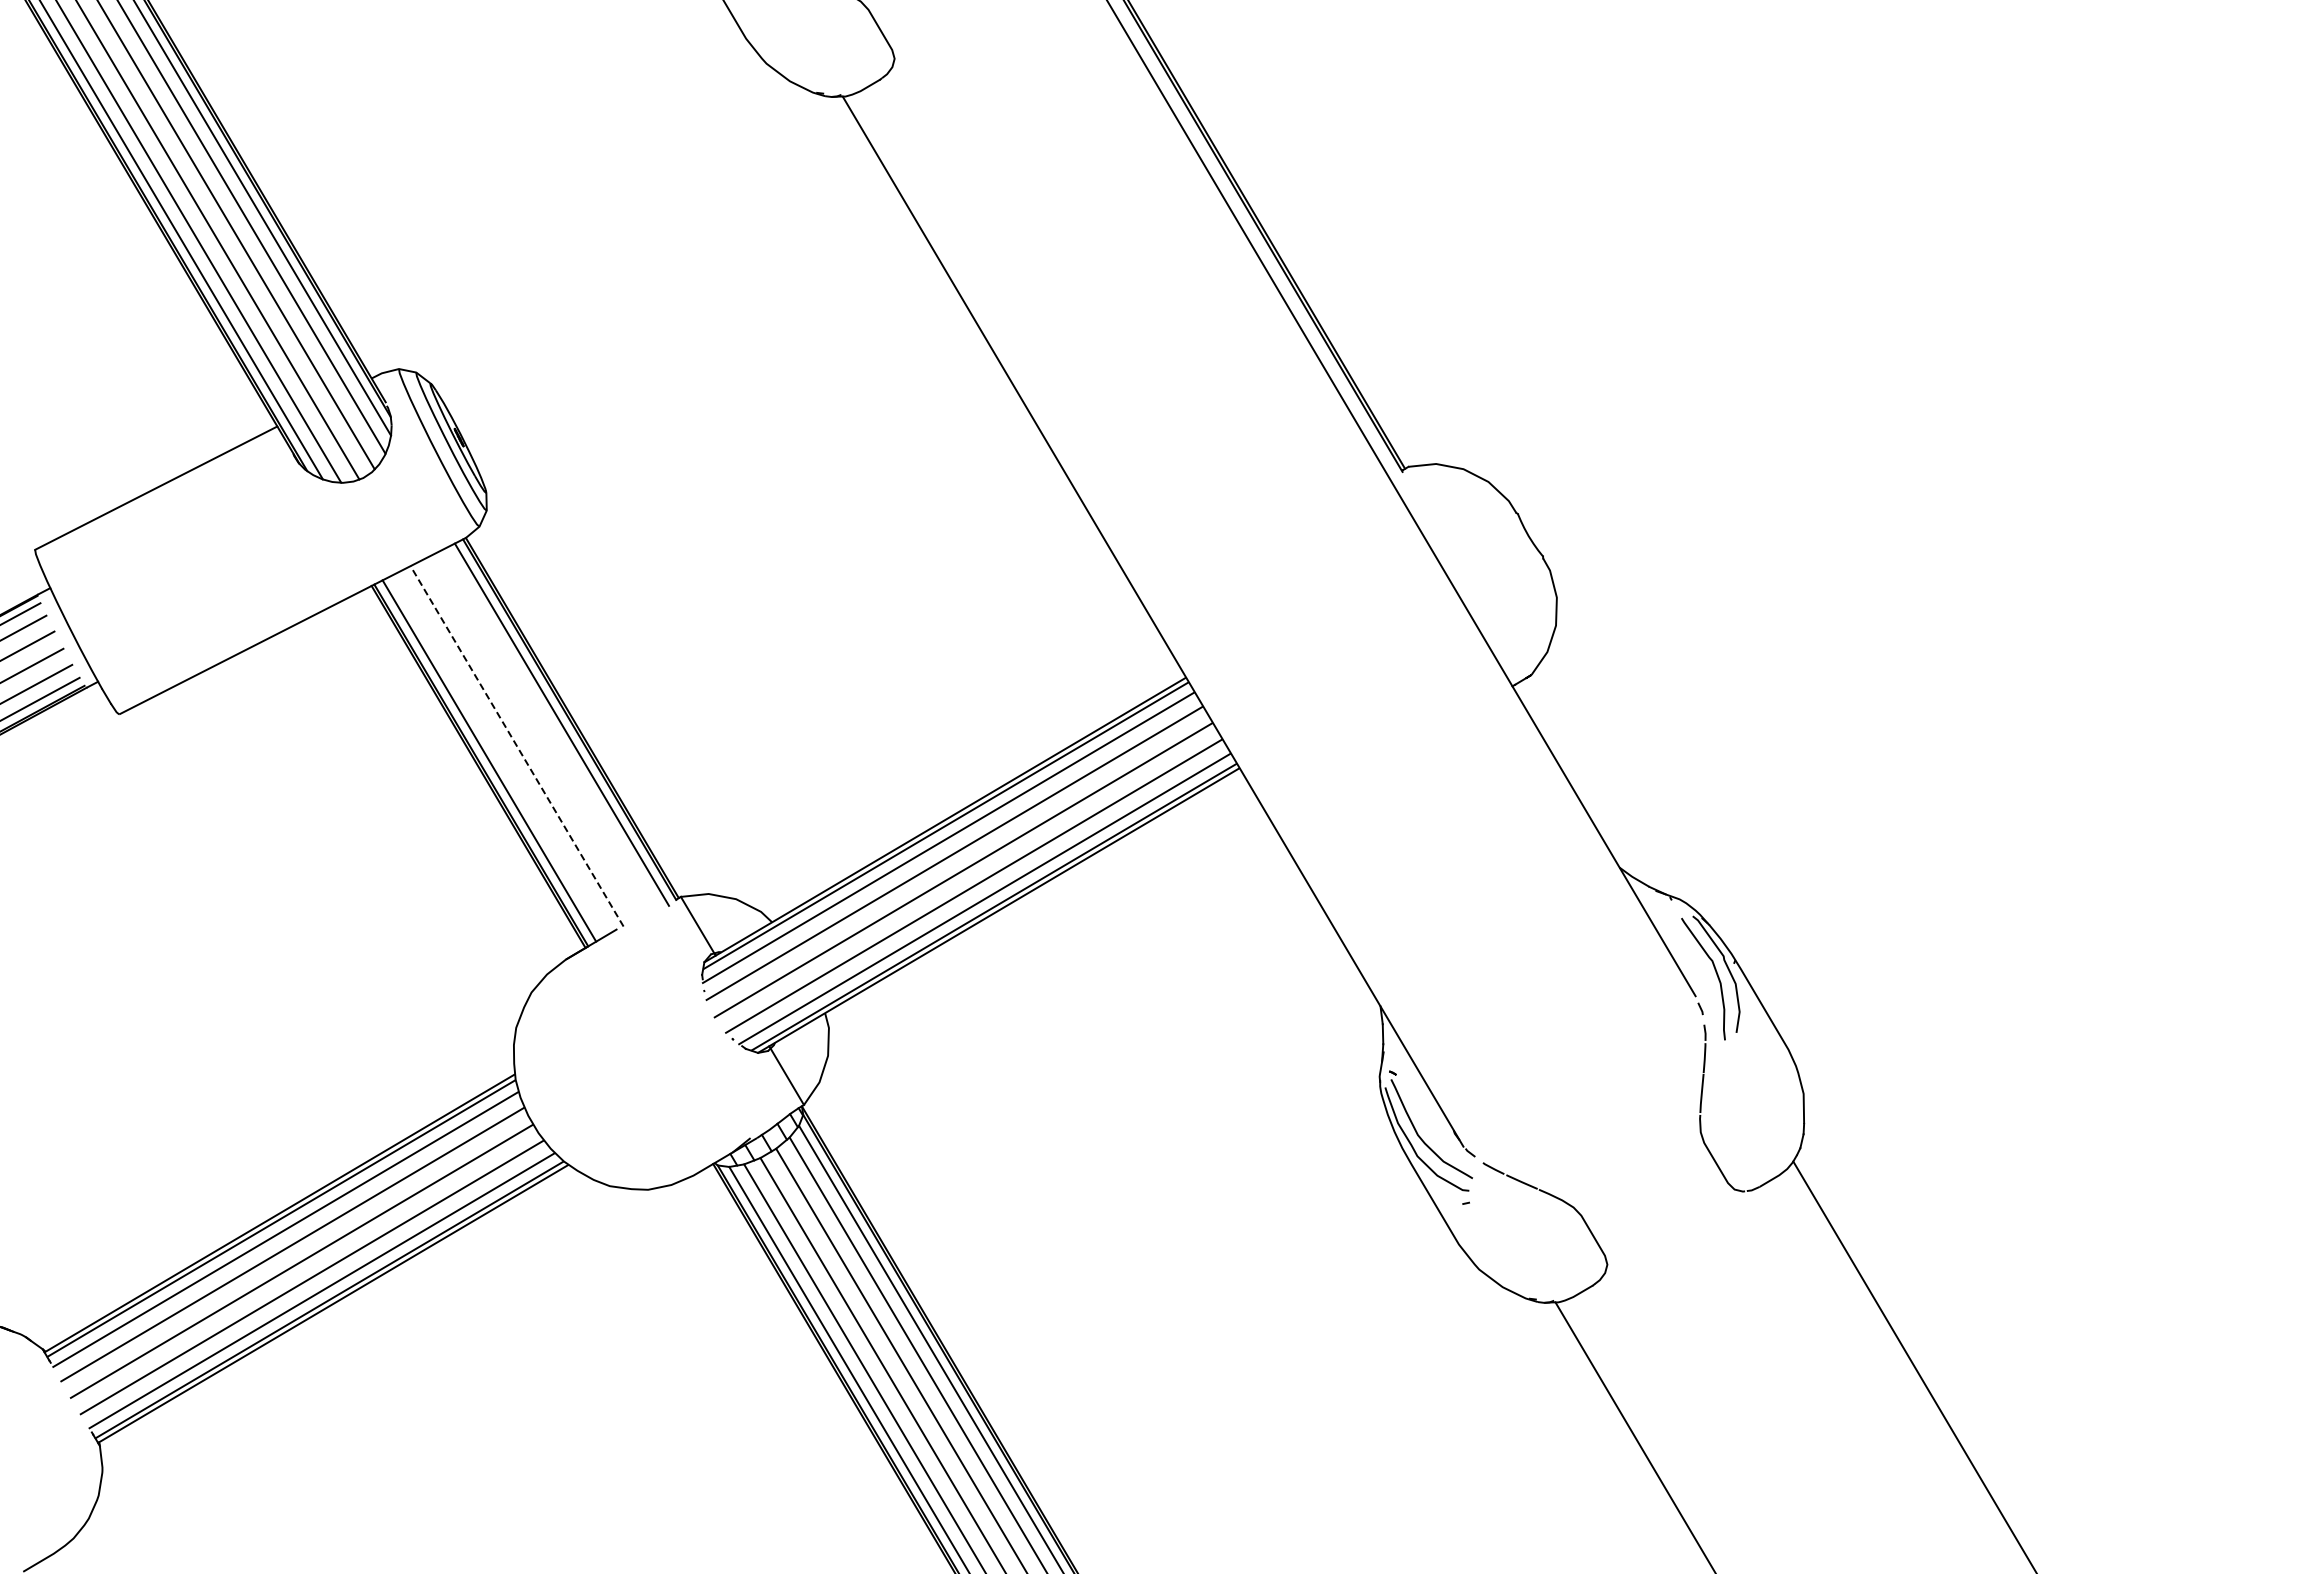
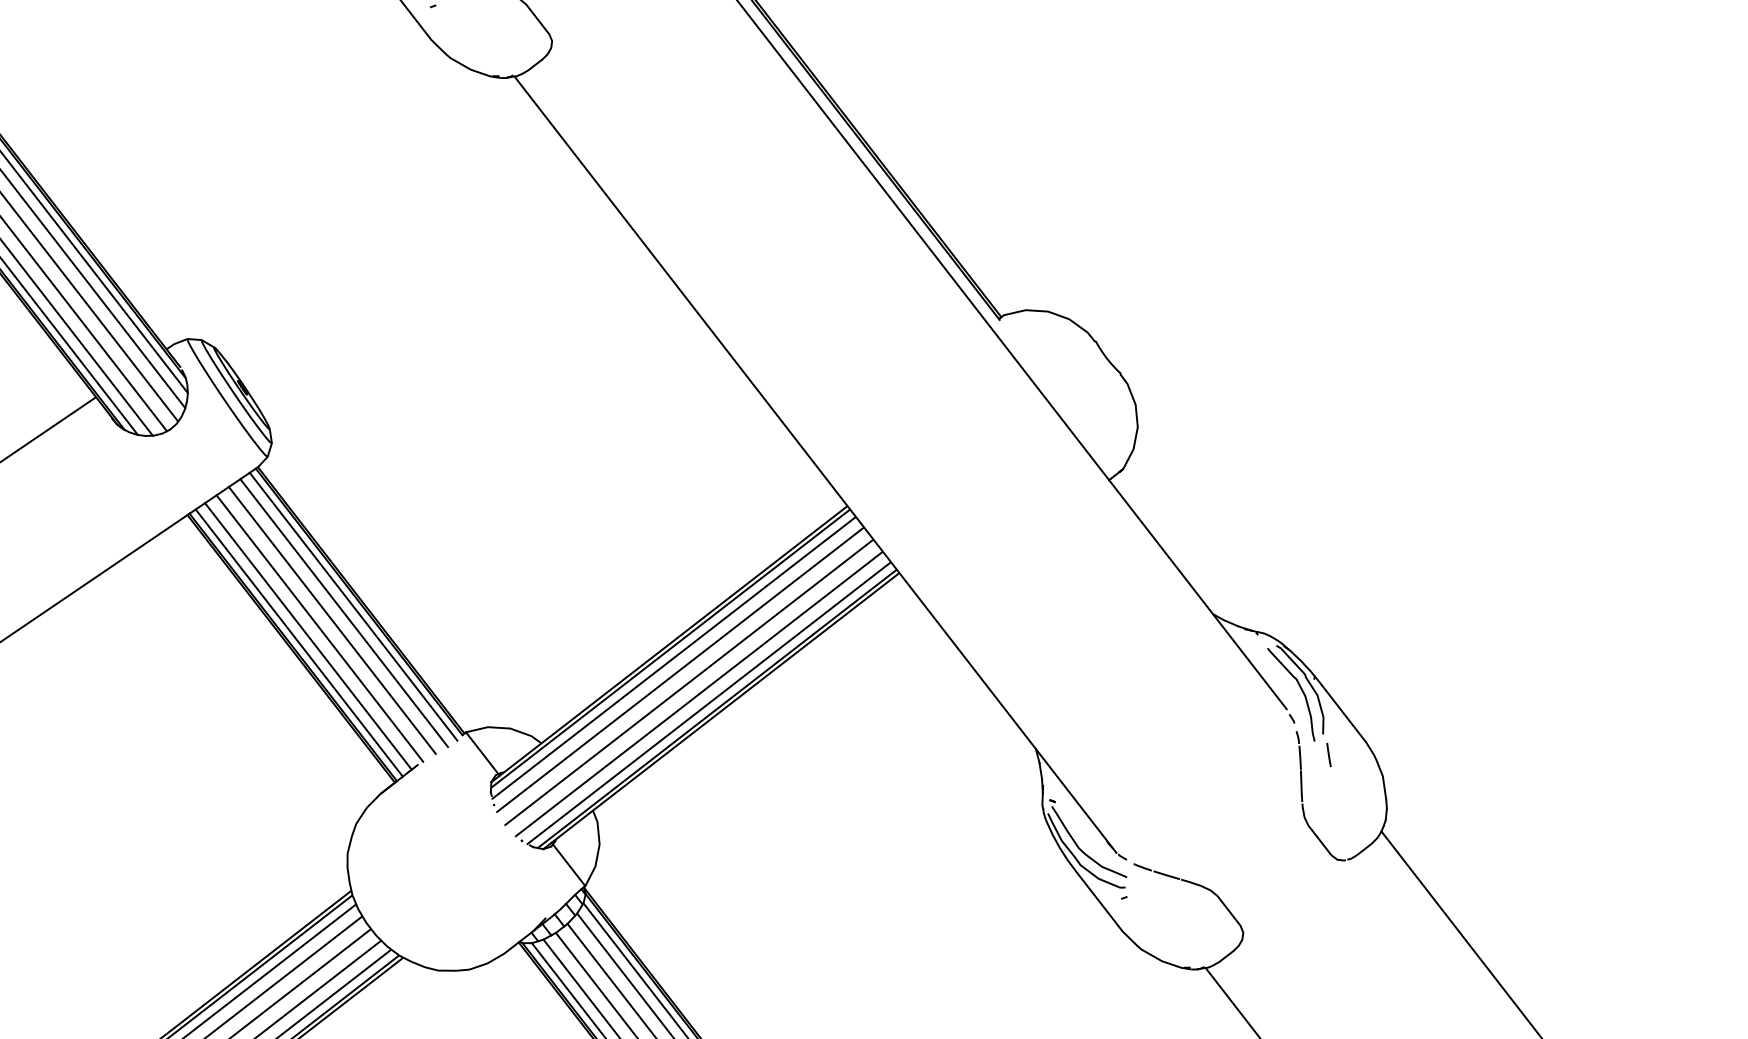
line: (549, 730) -> (344, 612), added
line: (533, 737) -> (332, 619), added
line: (516, 745) -> (319, 627), dashed -> solid
line: (501, 754) -> (308, 636), added
line: (1740, 1059) -> (1328, 755), added

